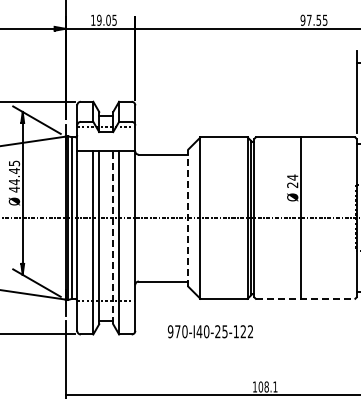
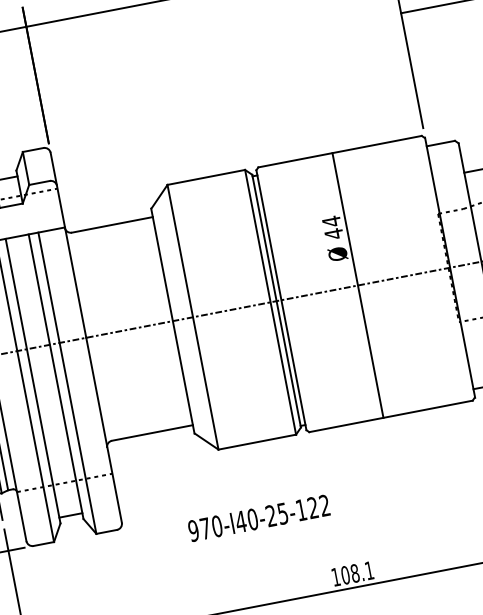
text: (292, 185) -> (333, 234), 24 -> 44
line: (188, 218) -> (173, 321), dashed -> solid
line: (113, 237) -> (56, 376), dashed -> solid
line: (305, 298) -> (390, 415), dashed -> solid
text: (209, 331) -> (257, 518), moved

